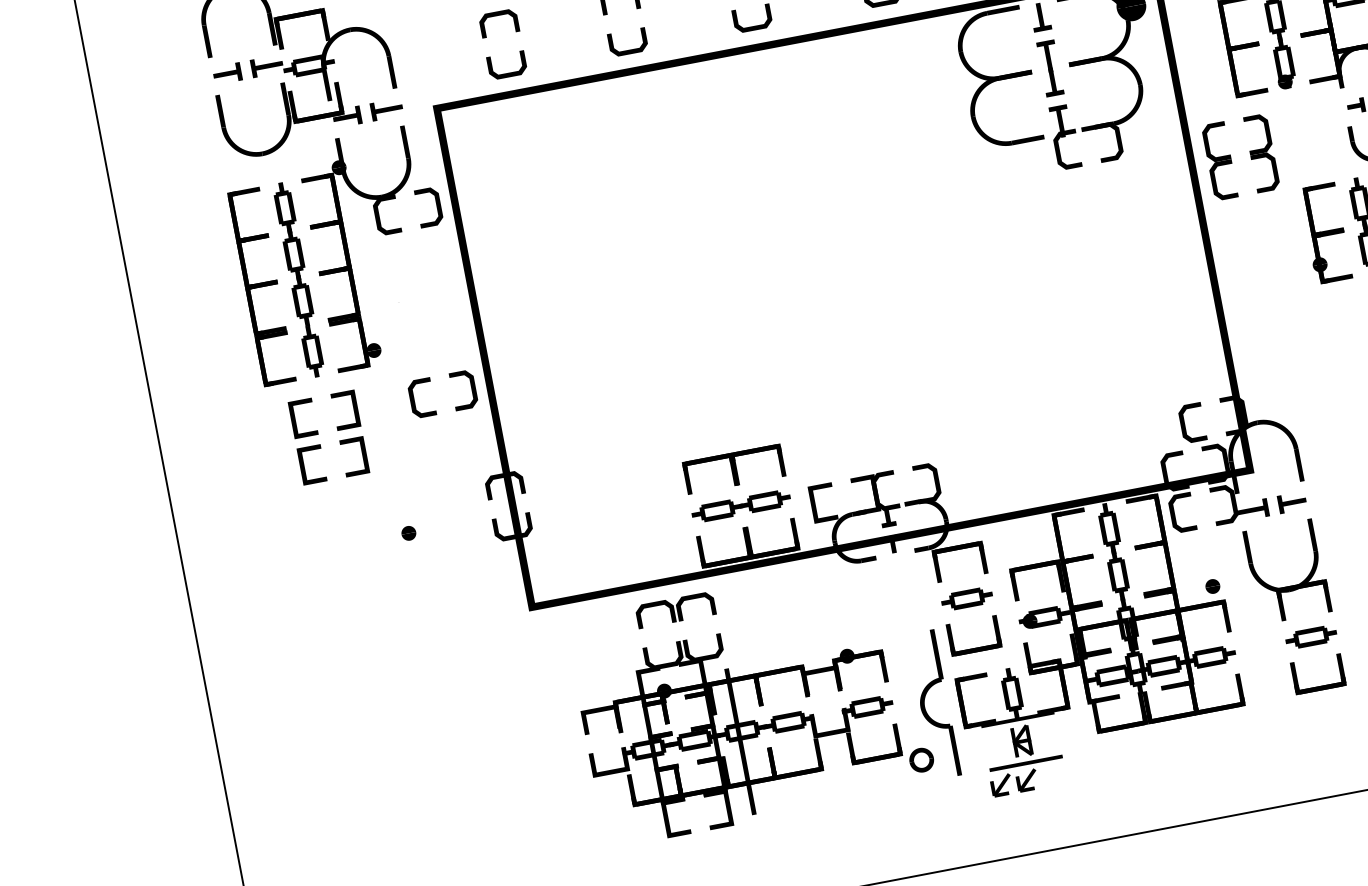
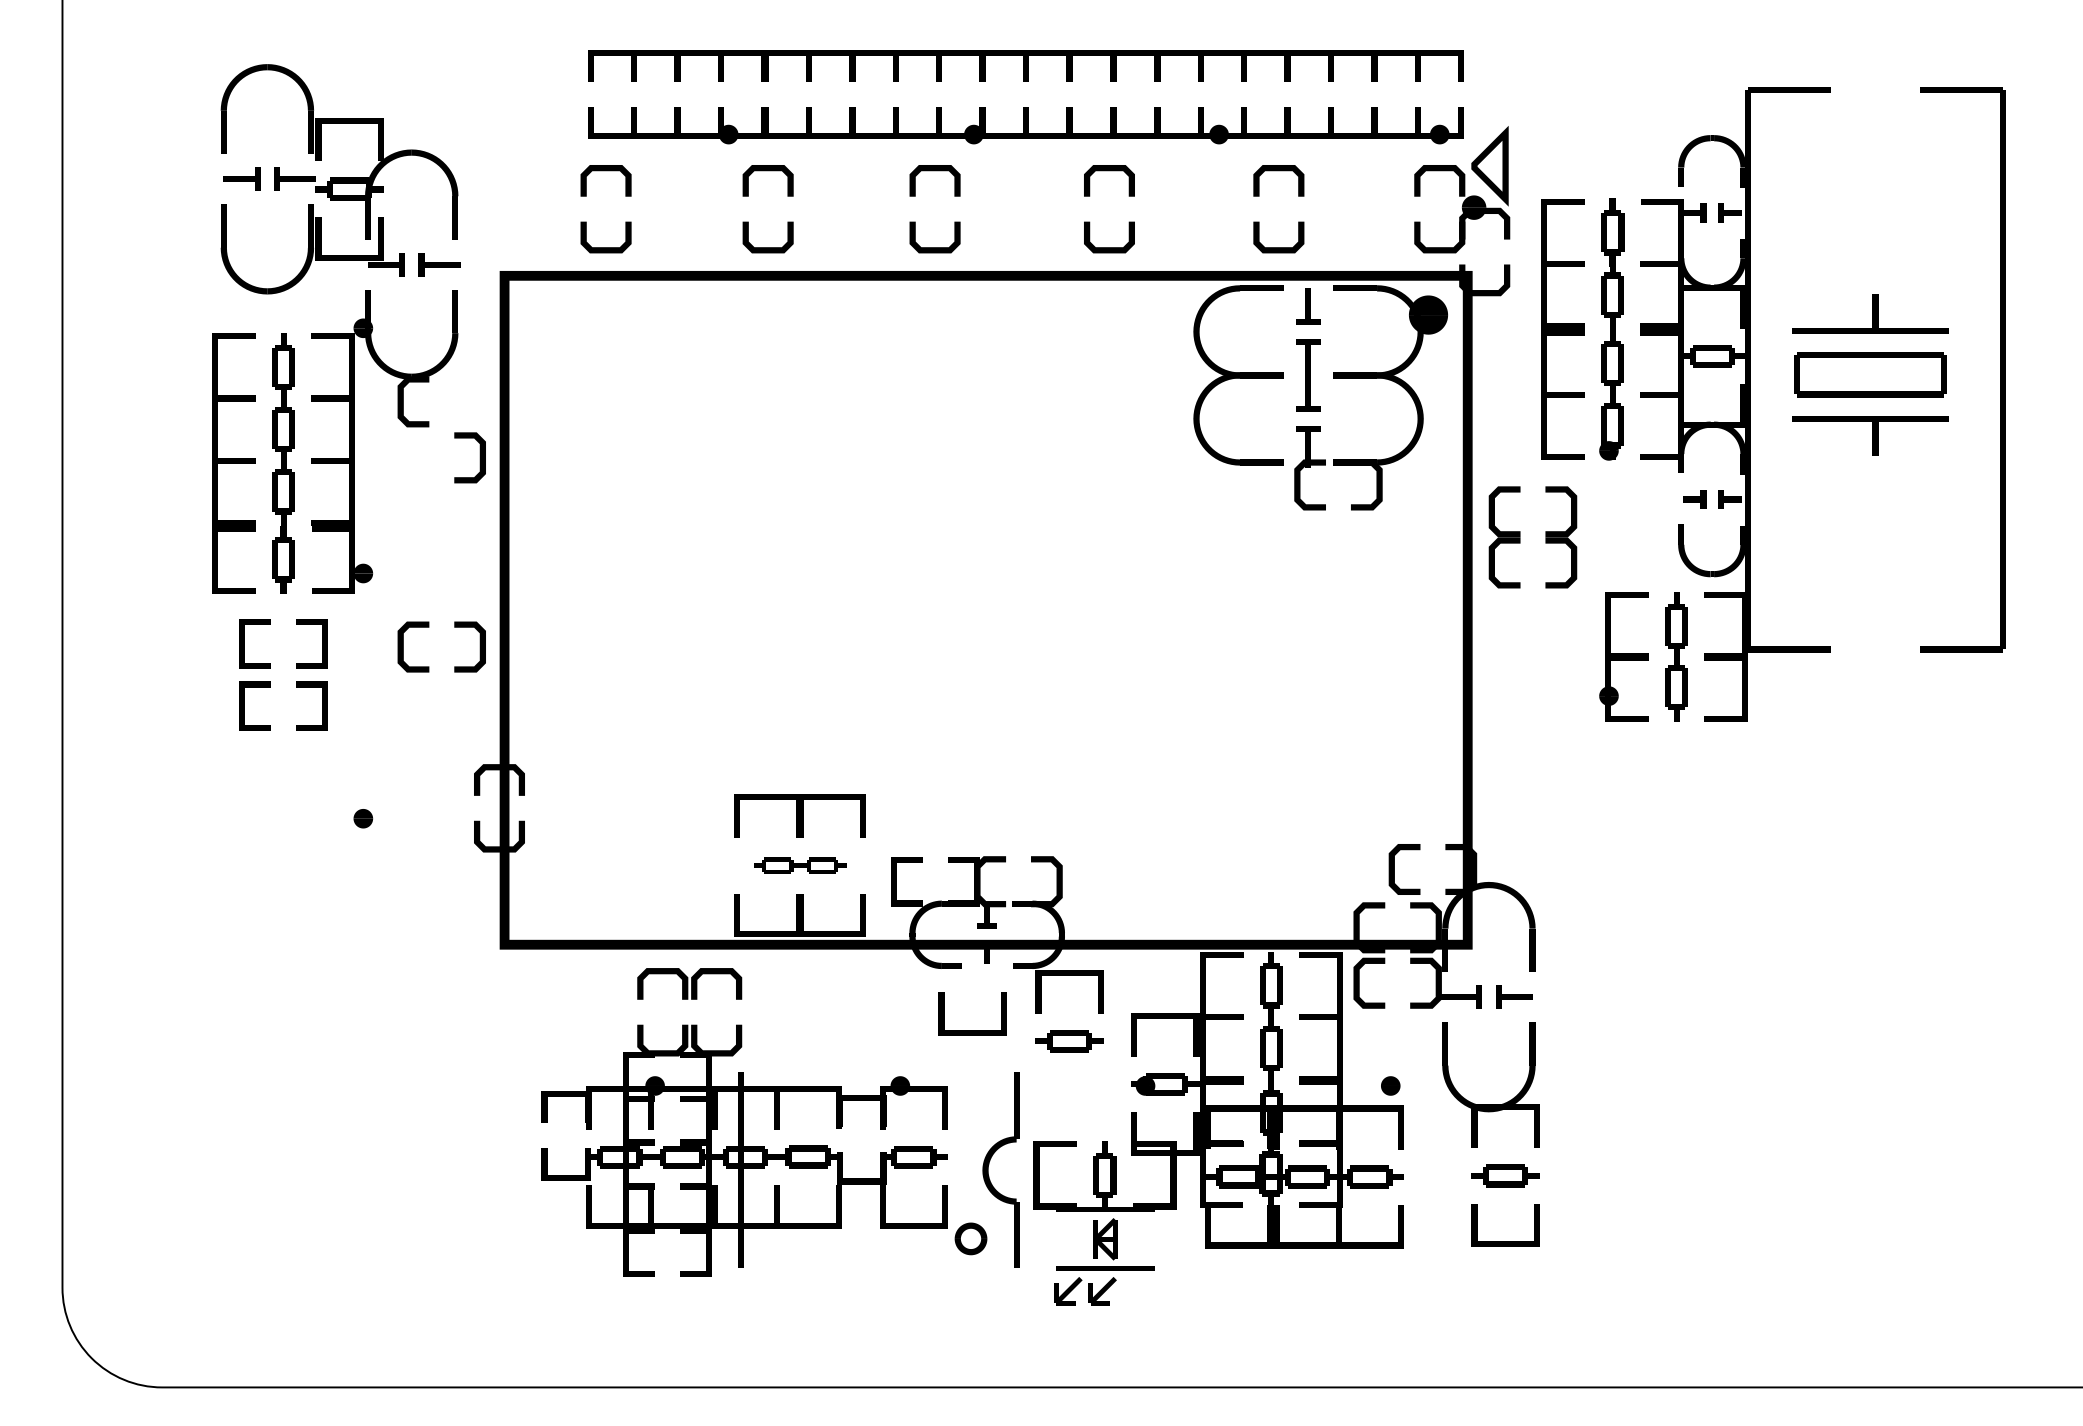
curve: (436, 205) -> (479, 457), moved
part: (740, 506) -> (799, 865), size x0.7
part: (976, 648) -> (972, 1030), moved

